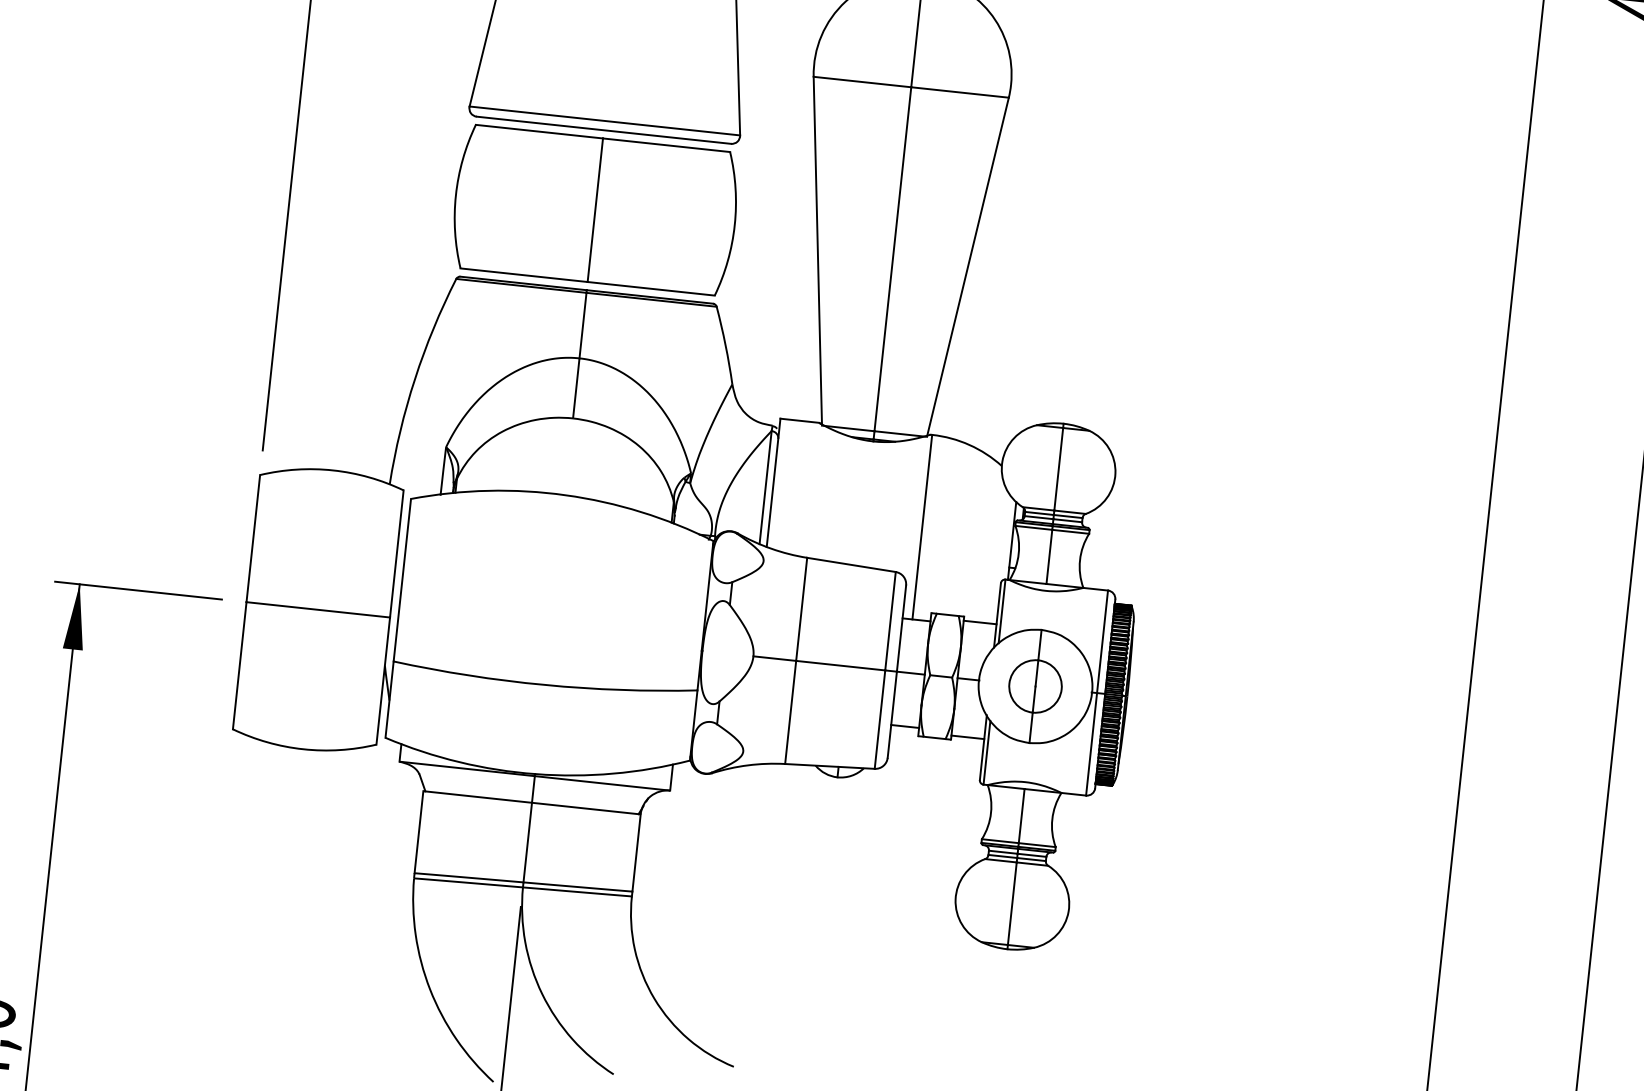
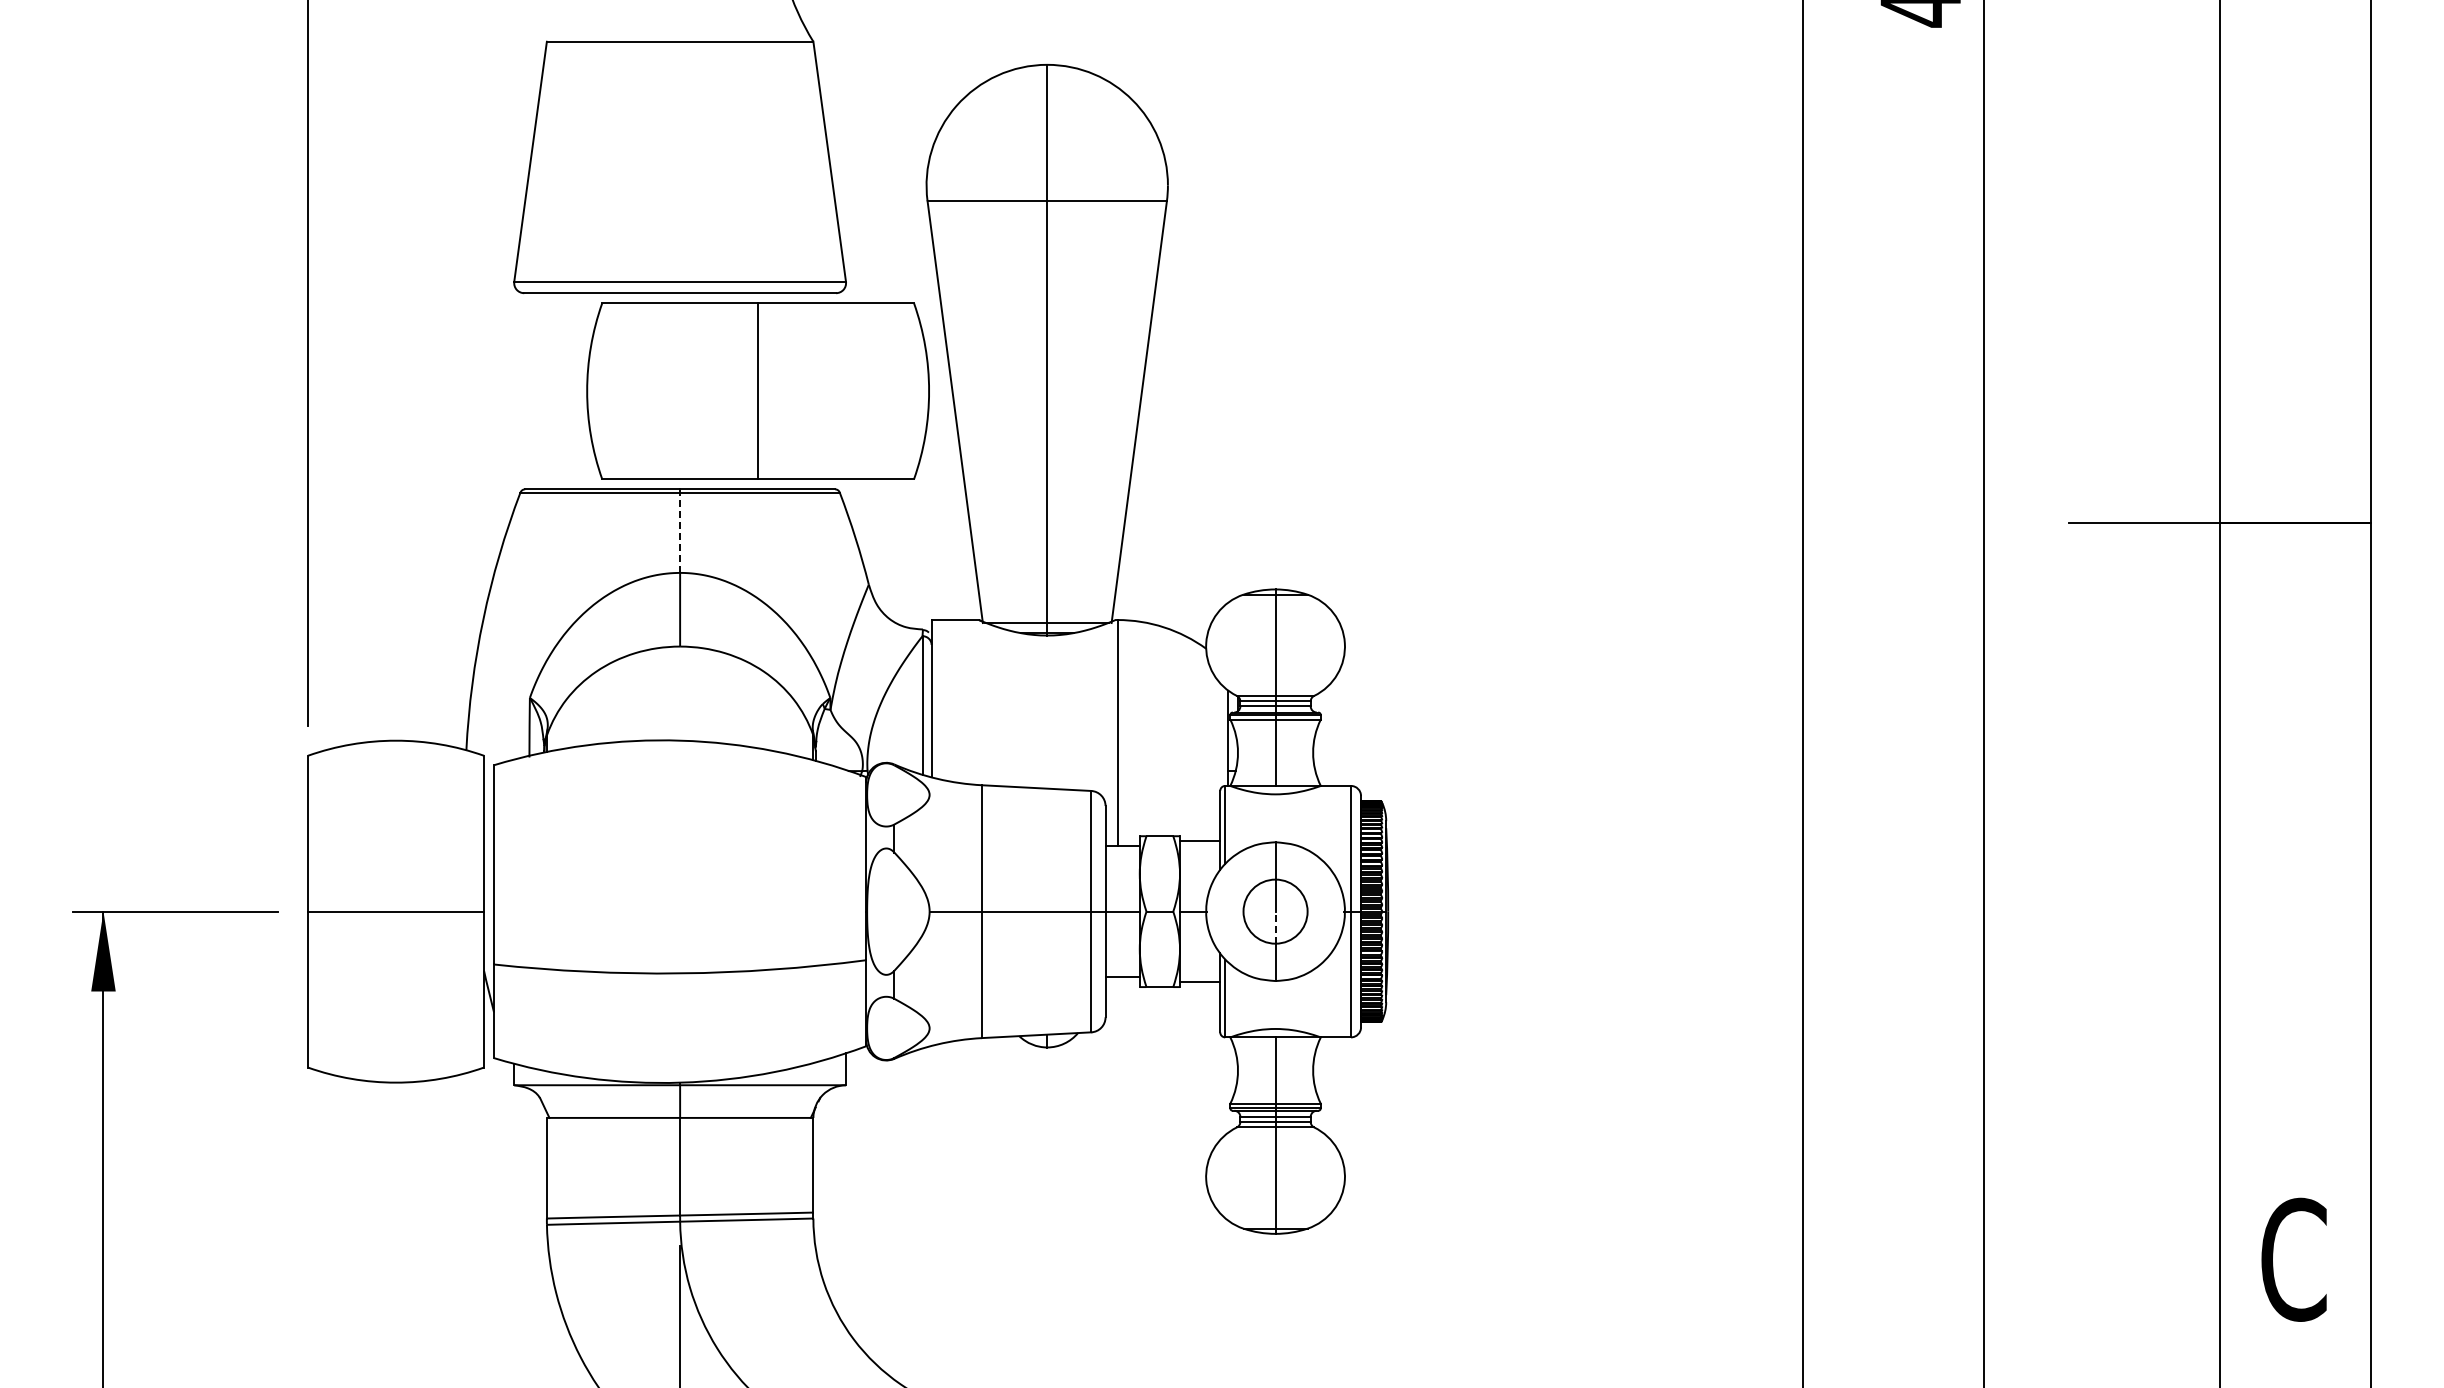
part: (594, 209) -> (757, 390), moved
line: (583, 325) -> (680, 532), solid -> dashed
line: (1034, 699) -> (1275, 927), solid -> dashed

